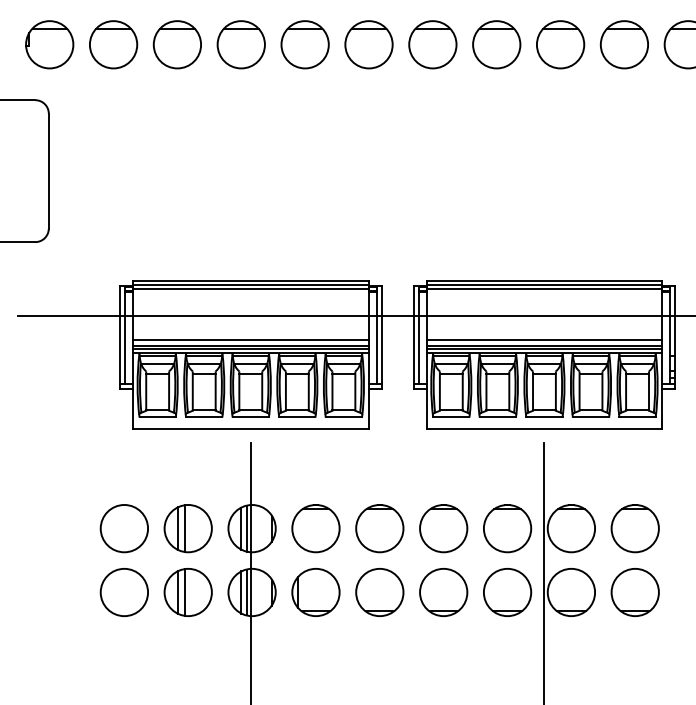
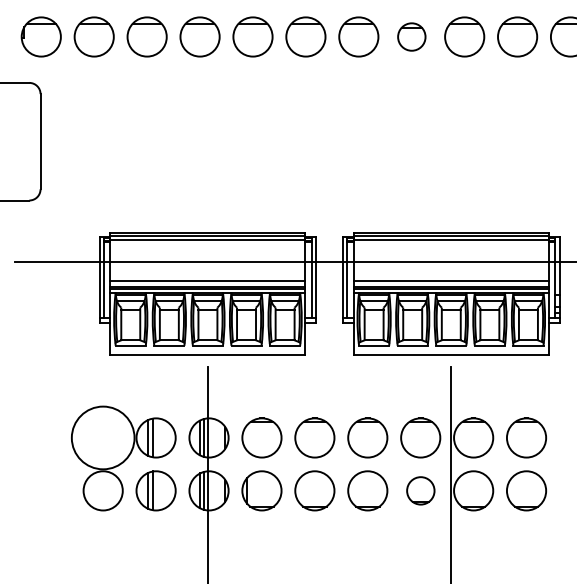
part: (496, 44) -> (411, 36), size x0.7
circle: (124, 528) -> (103, 437), size x1.6
part: (507, 592) -> (420, 490), size x0.7

